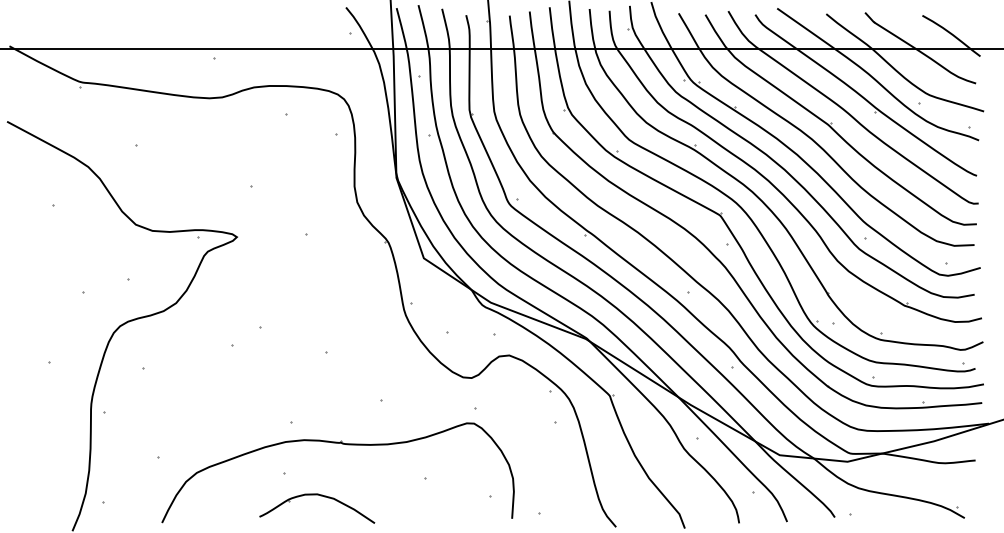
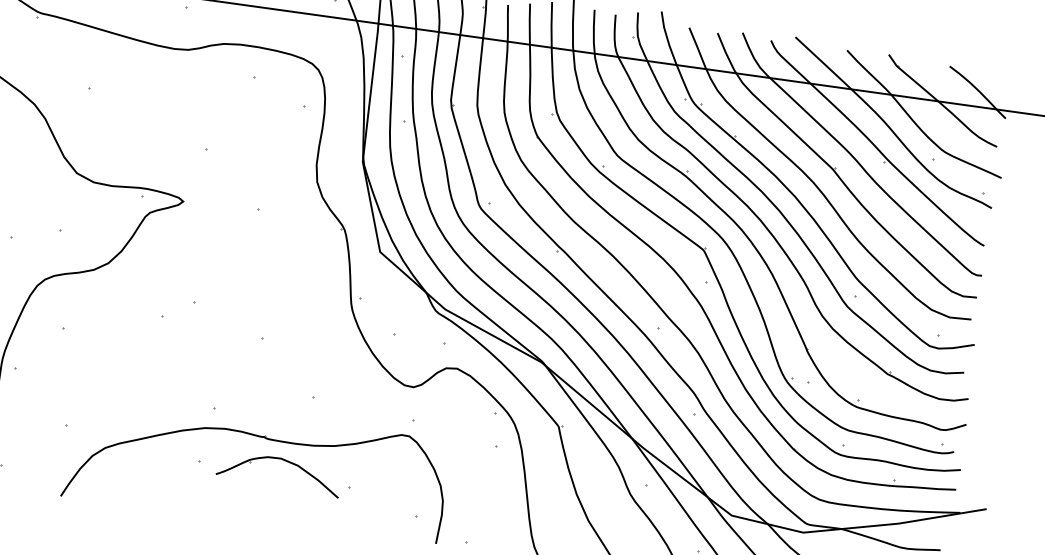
part: (320, 496) -> (284, 461), moved

